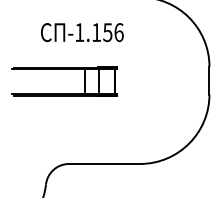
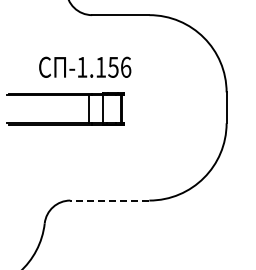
text: (82, 31) -> (85, 66), moved
line: (104, 163) -> (109, 200), solid -> dashed

